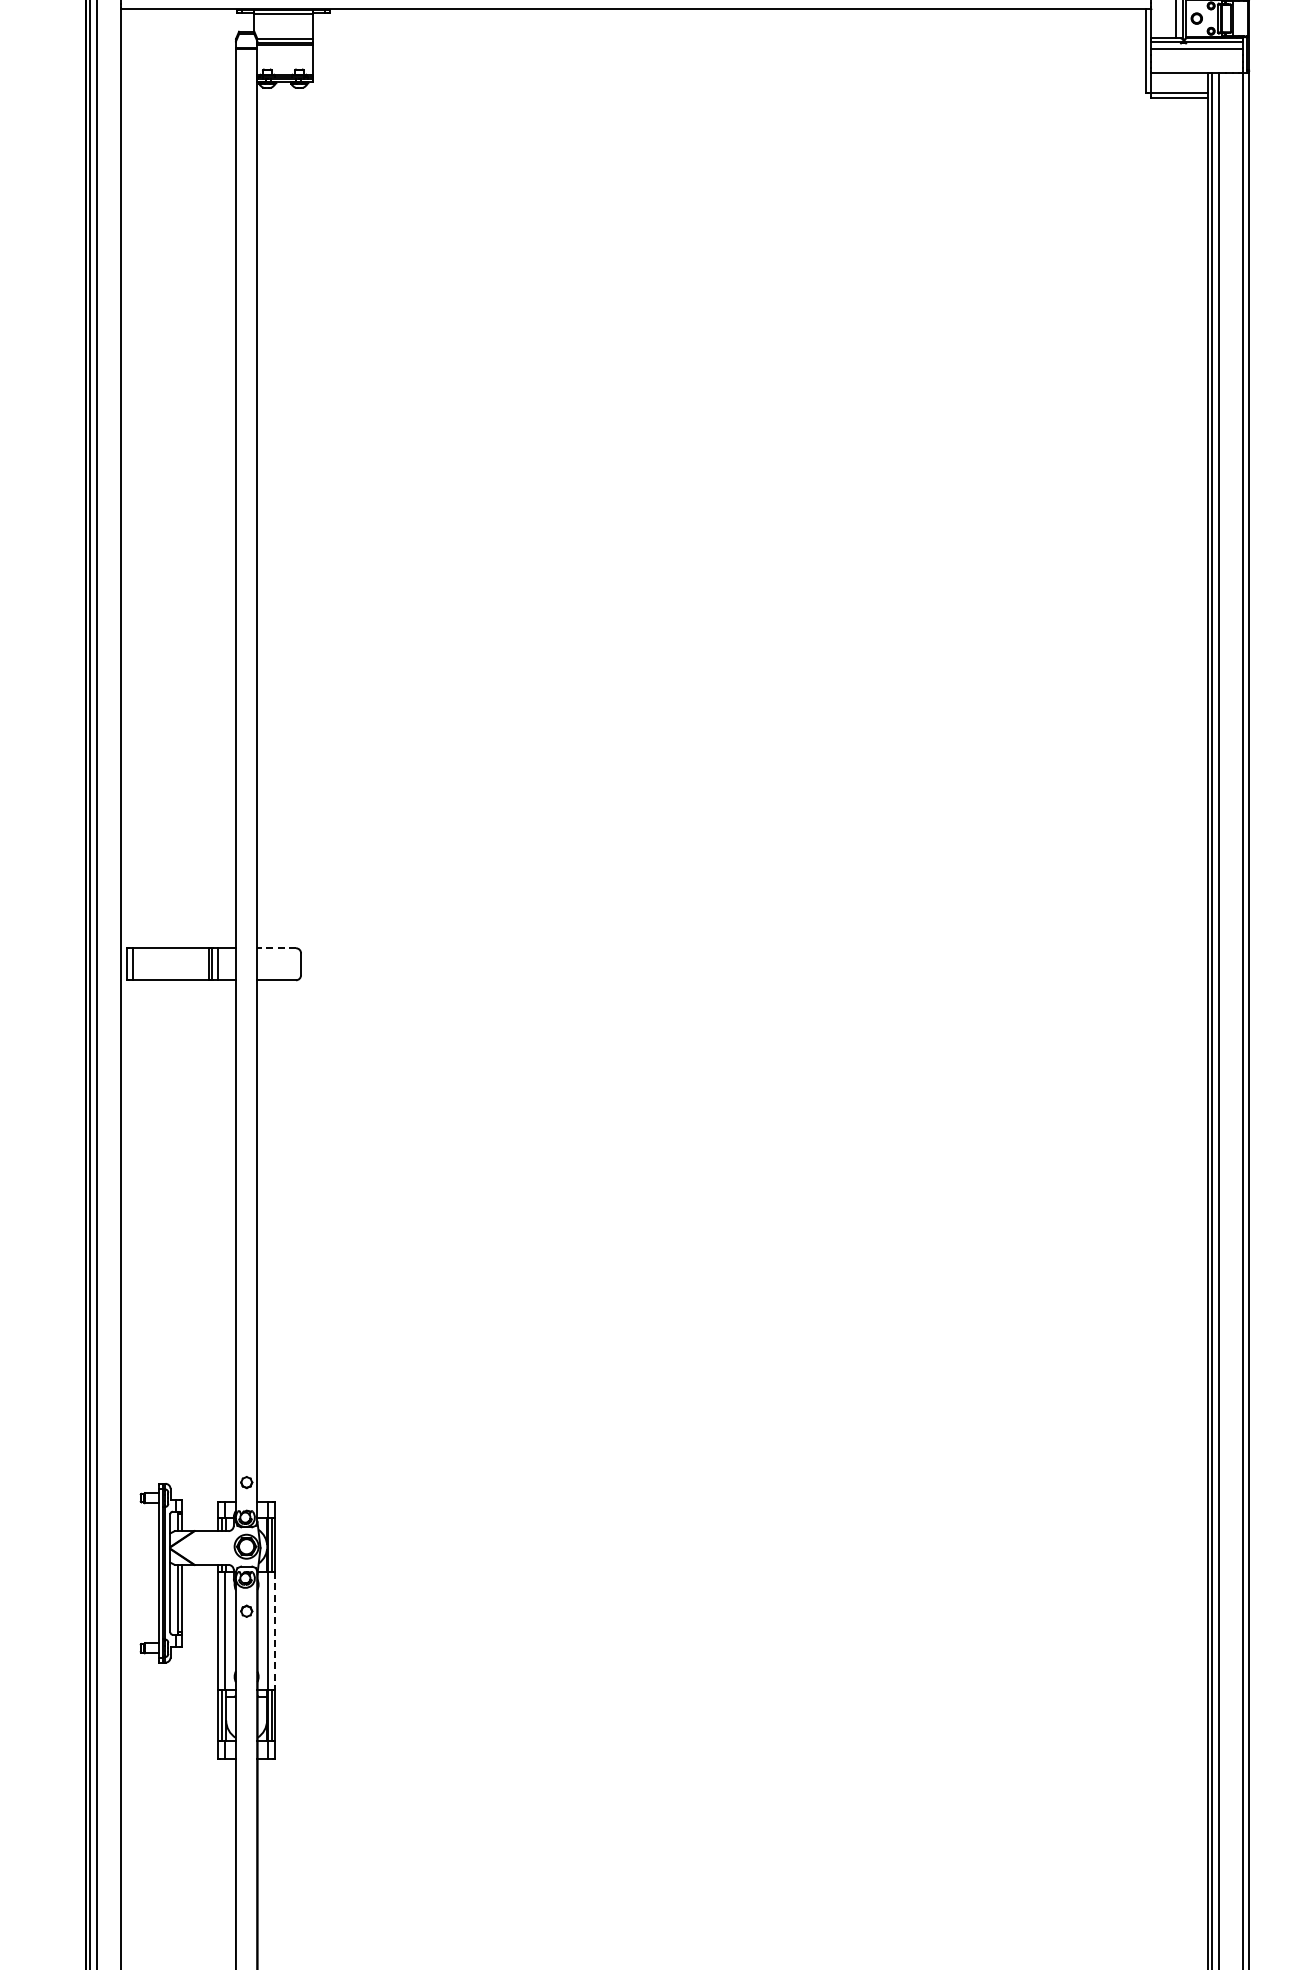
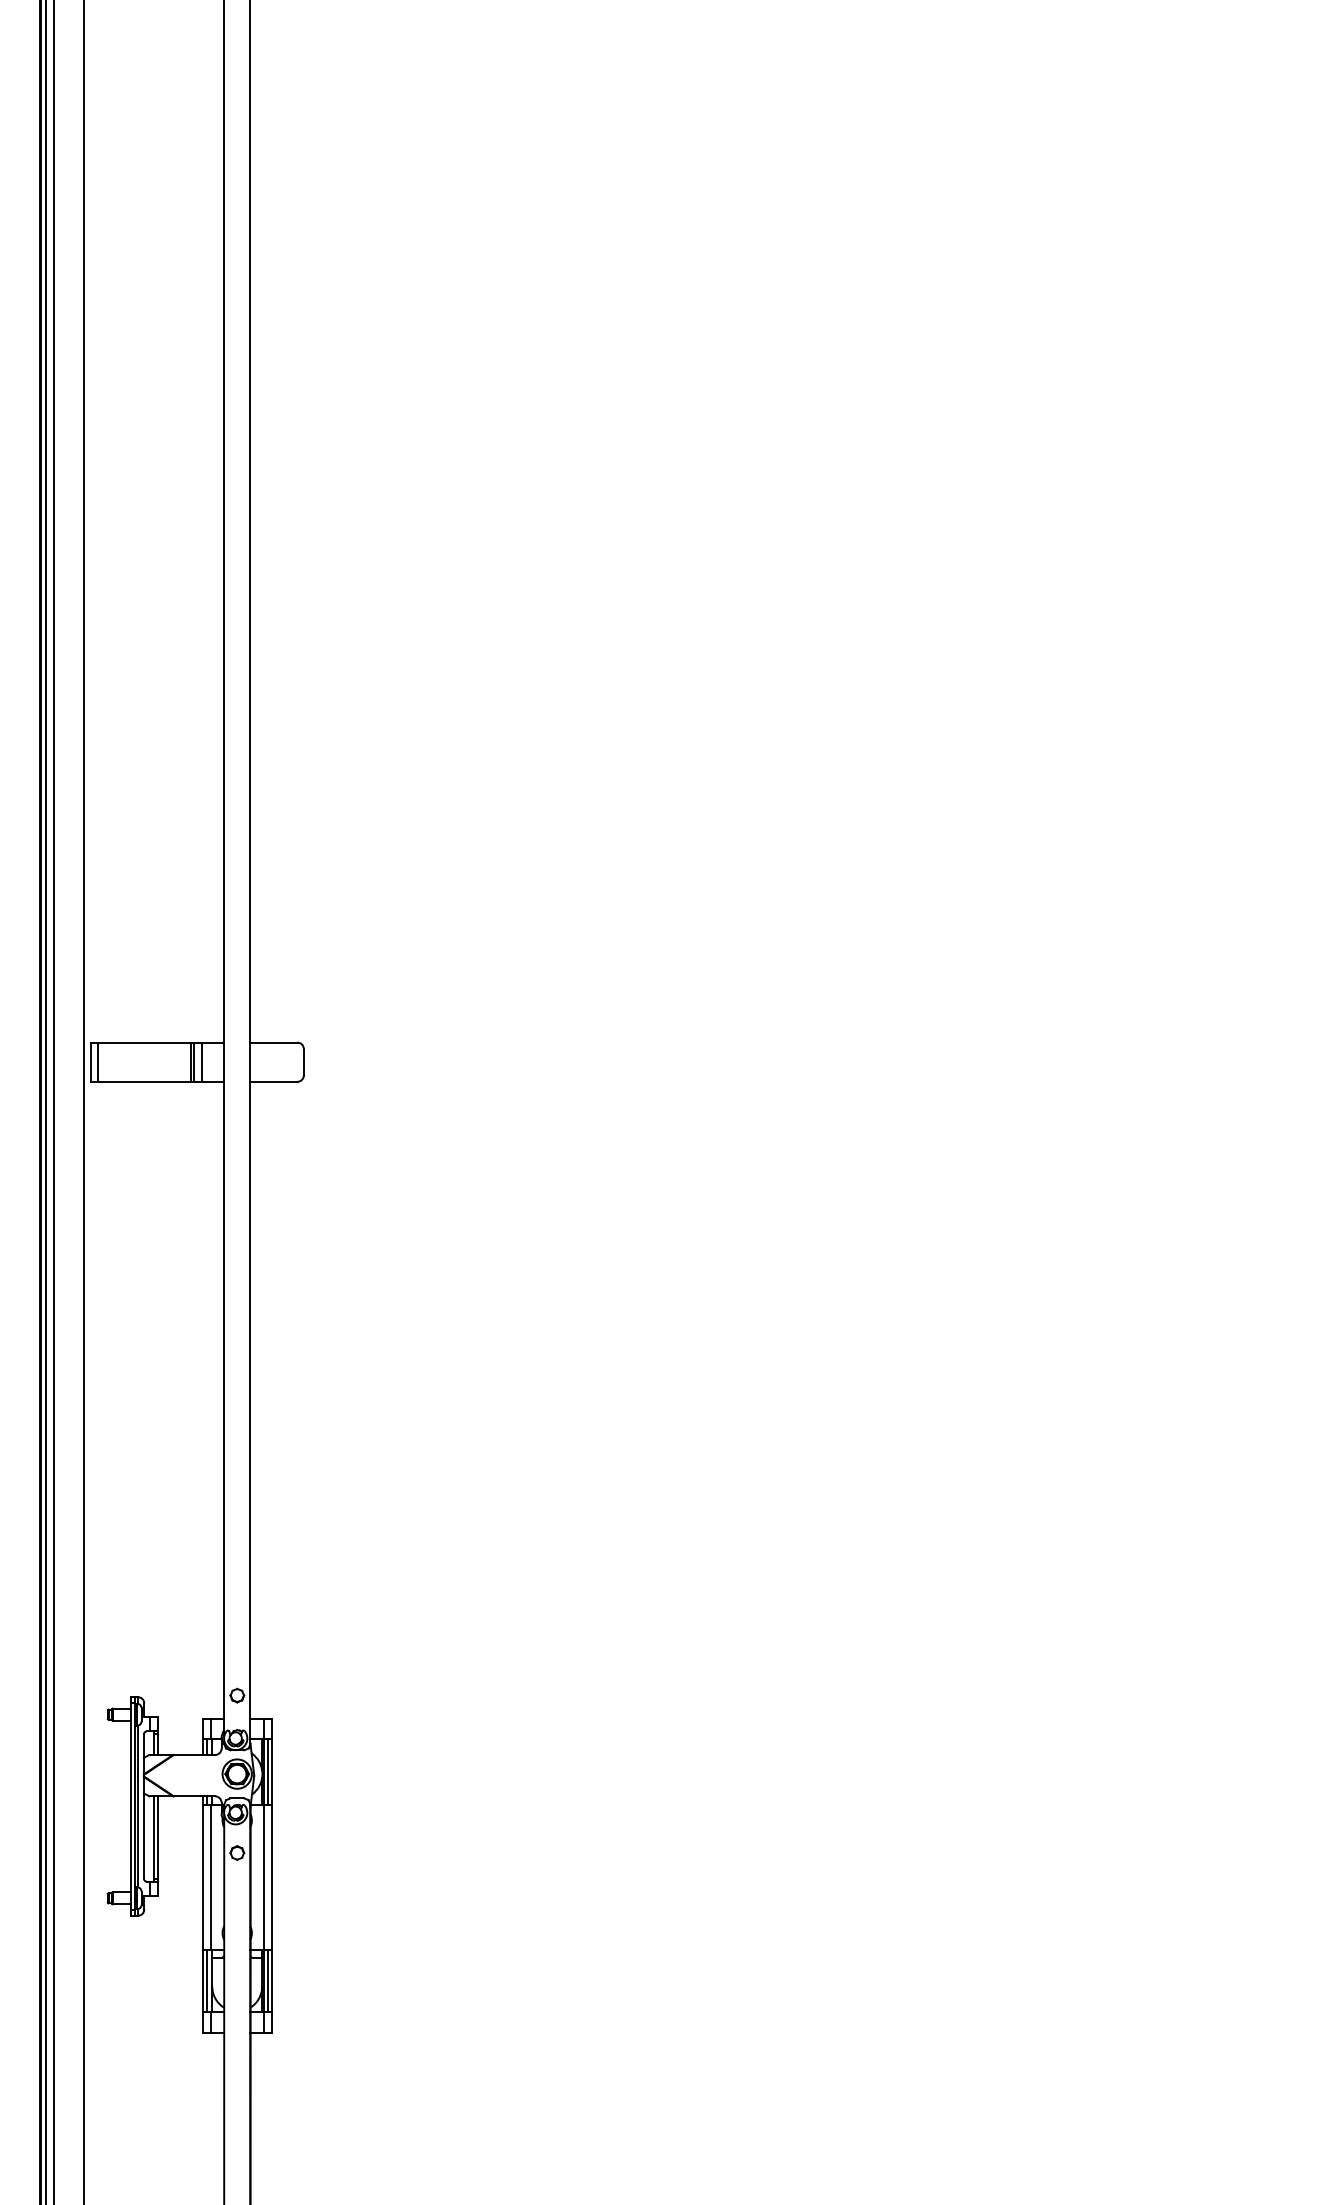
line: (276, 948) -> (273, 1042), dashed -> solid
line: (274, 1631) -> (271, 1877), dashed -> solid

